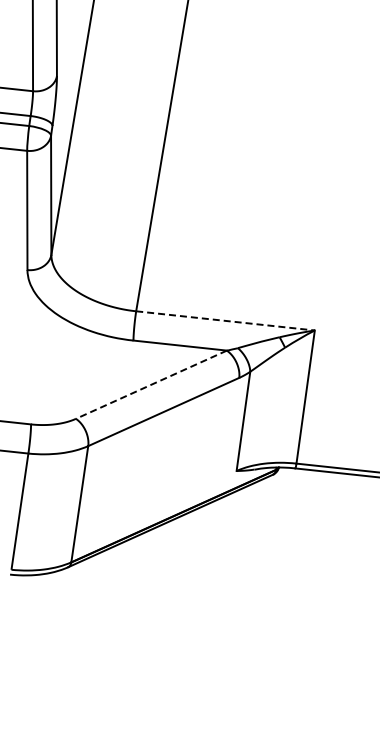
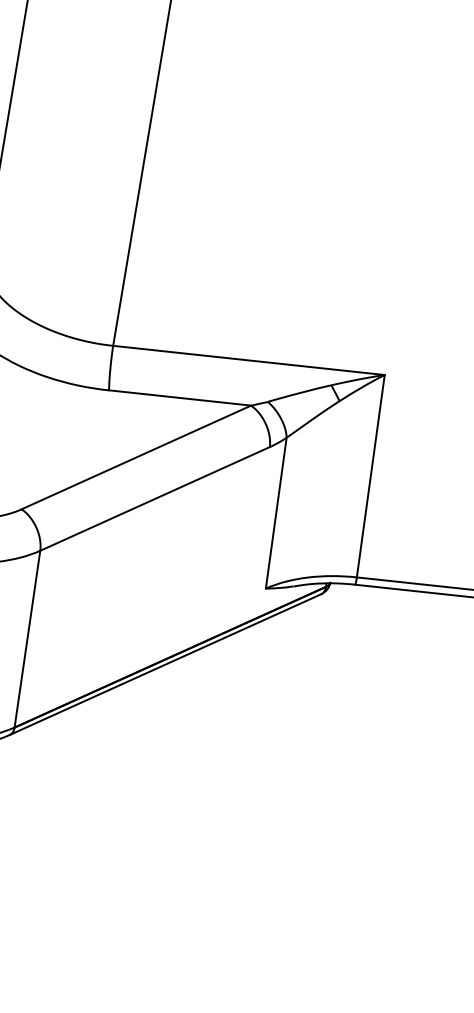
line: (225, 320) -> (248, 359), dashed -> solid
line: (151, 384) -> (136, 457), dashed -> solid

